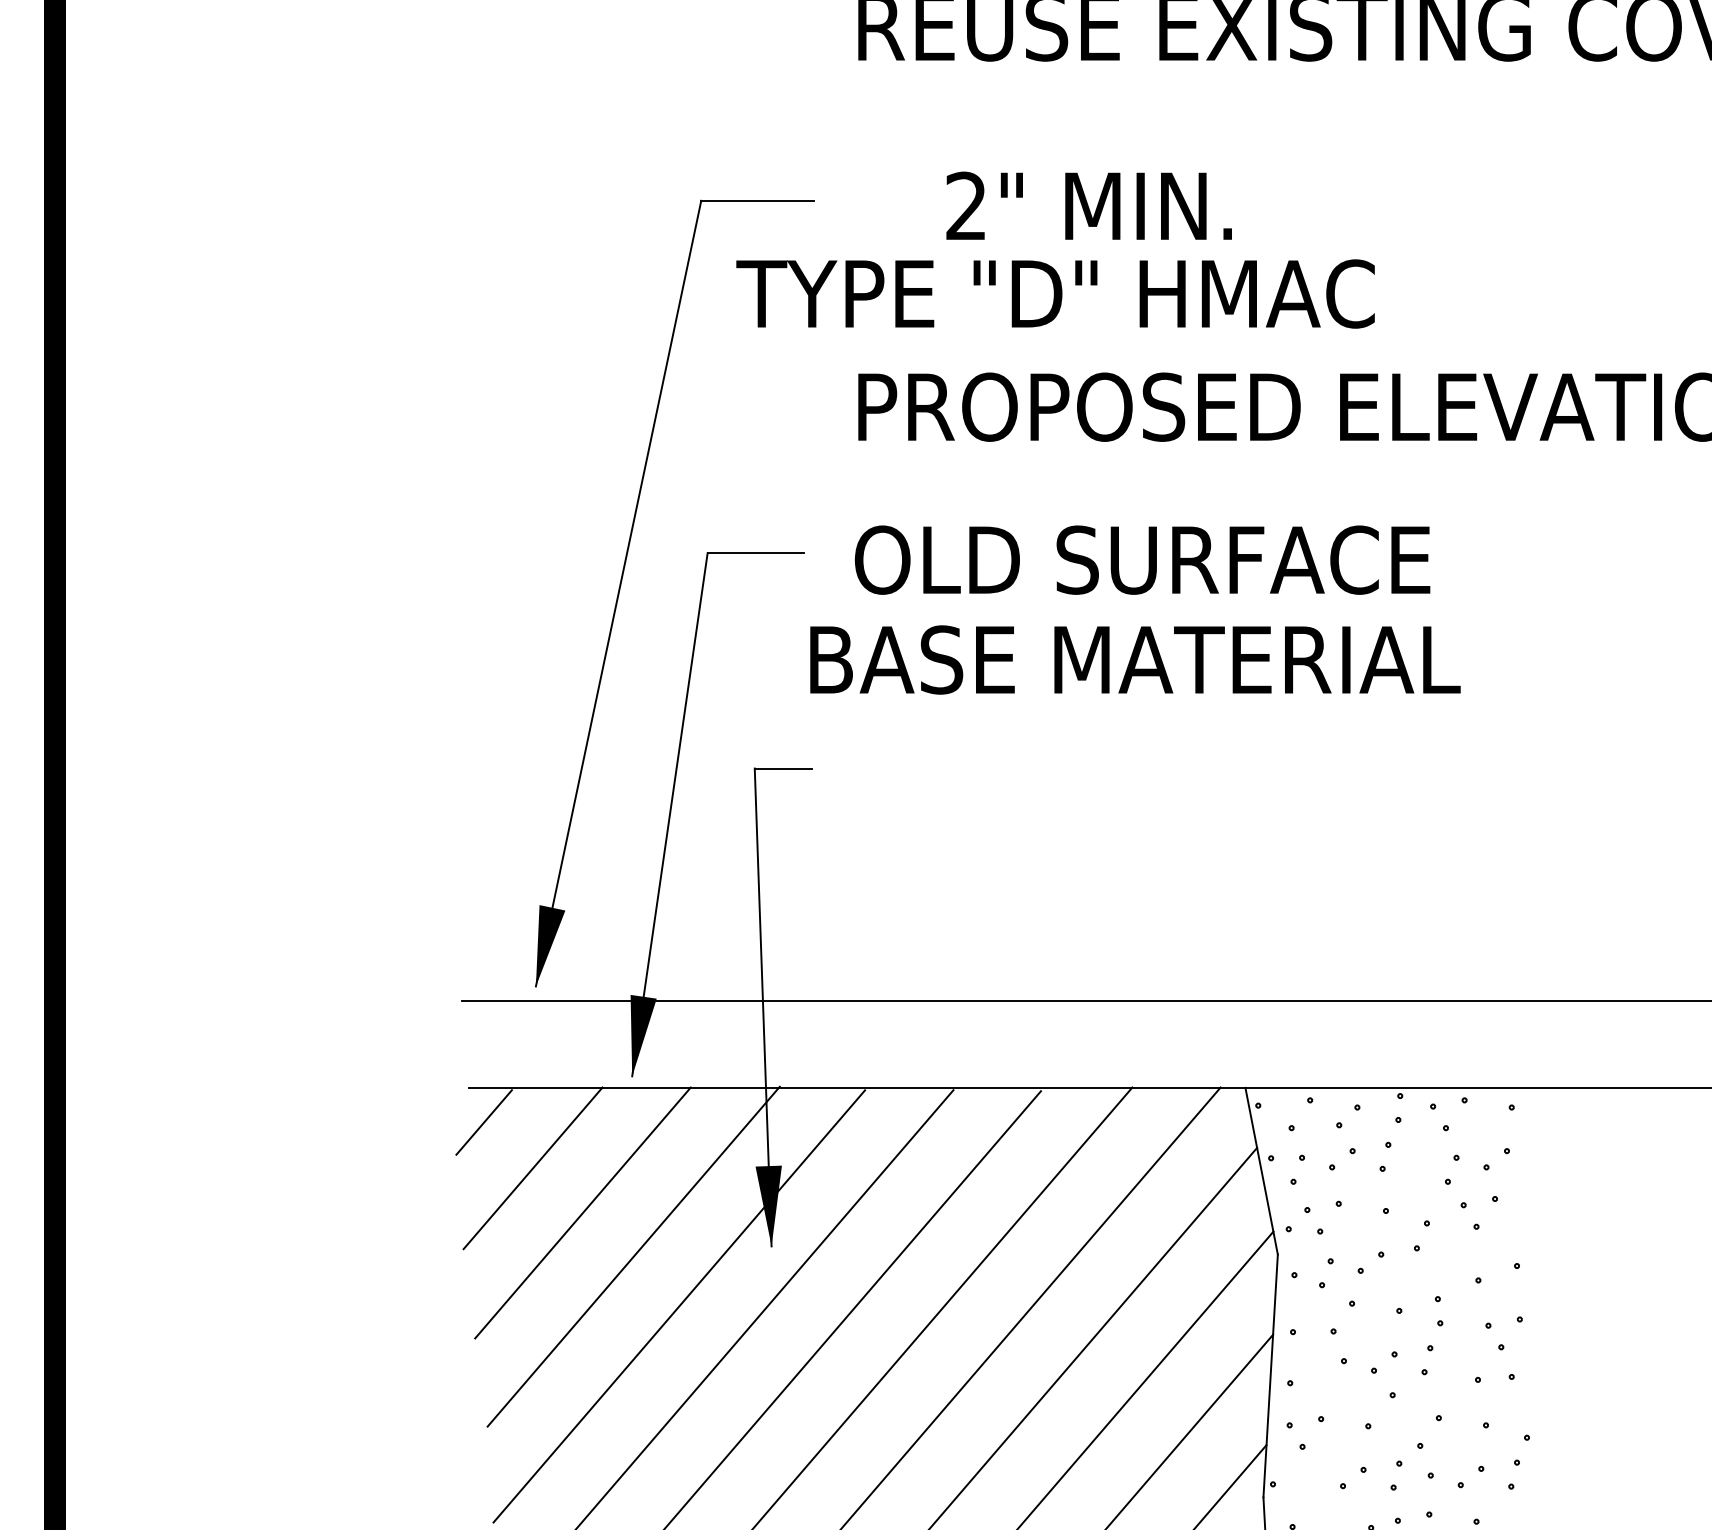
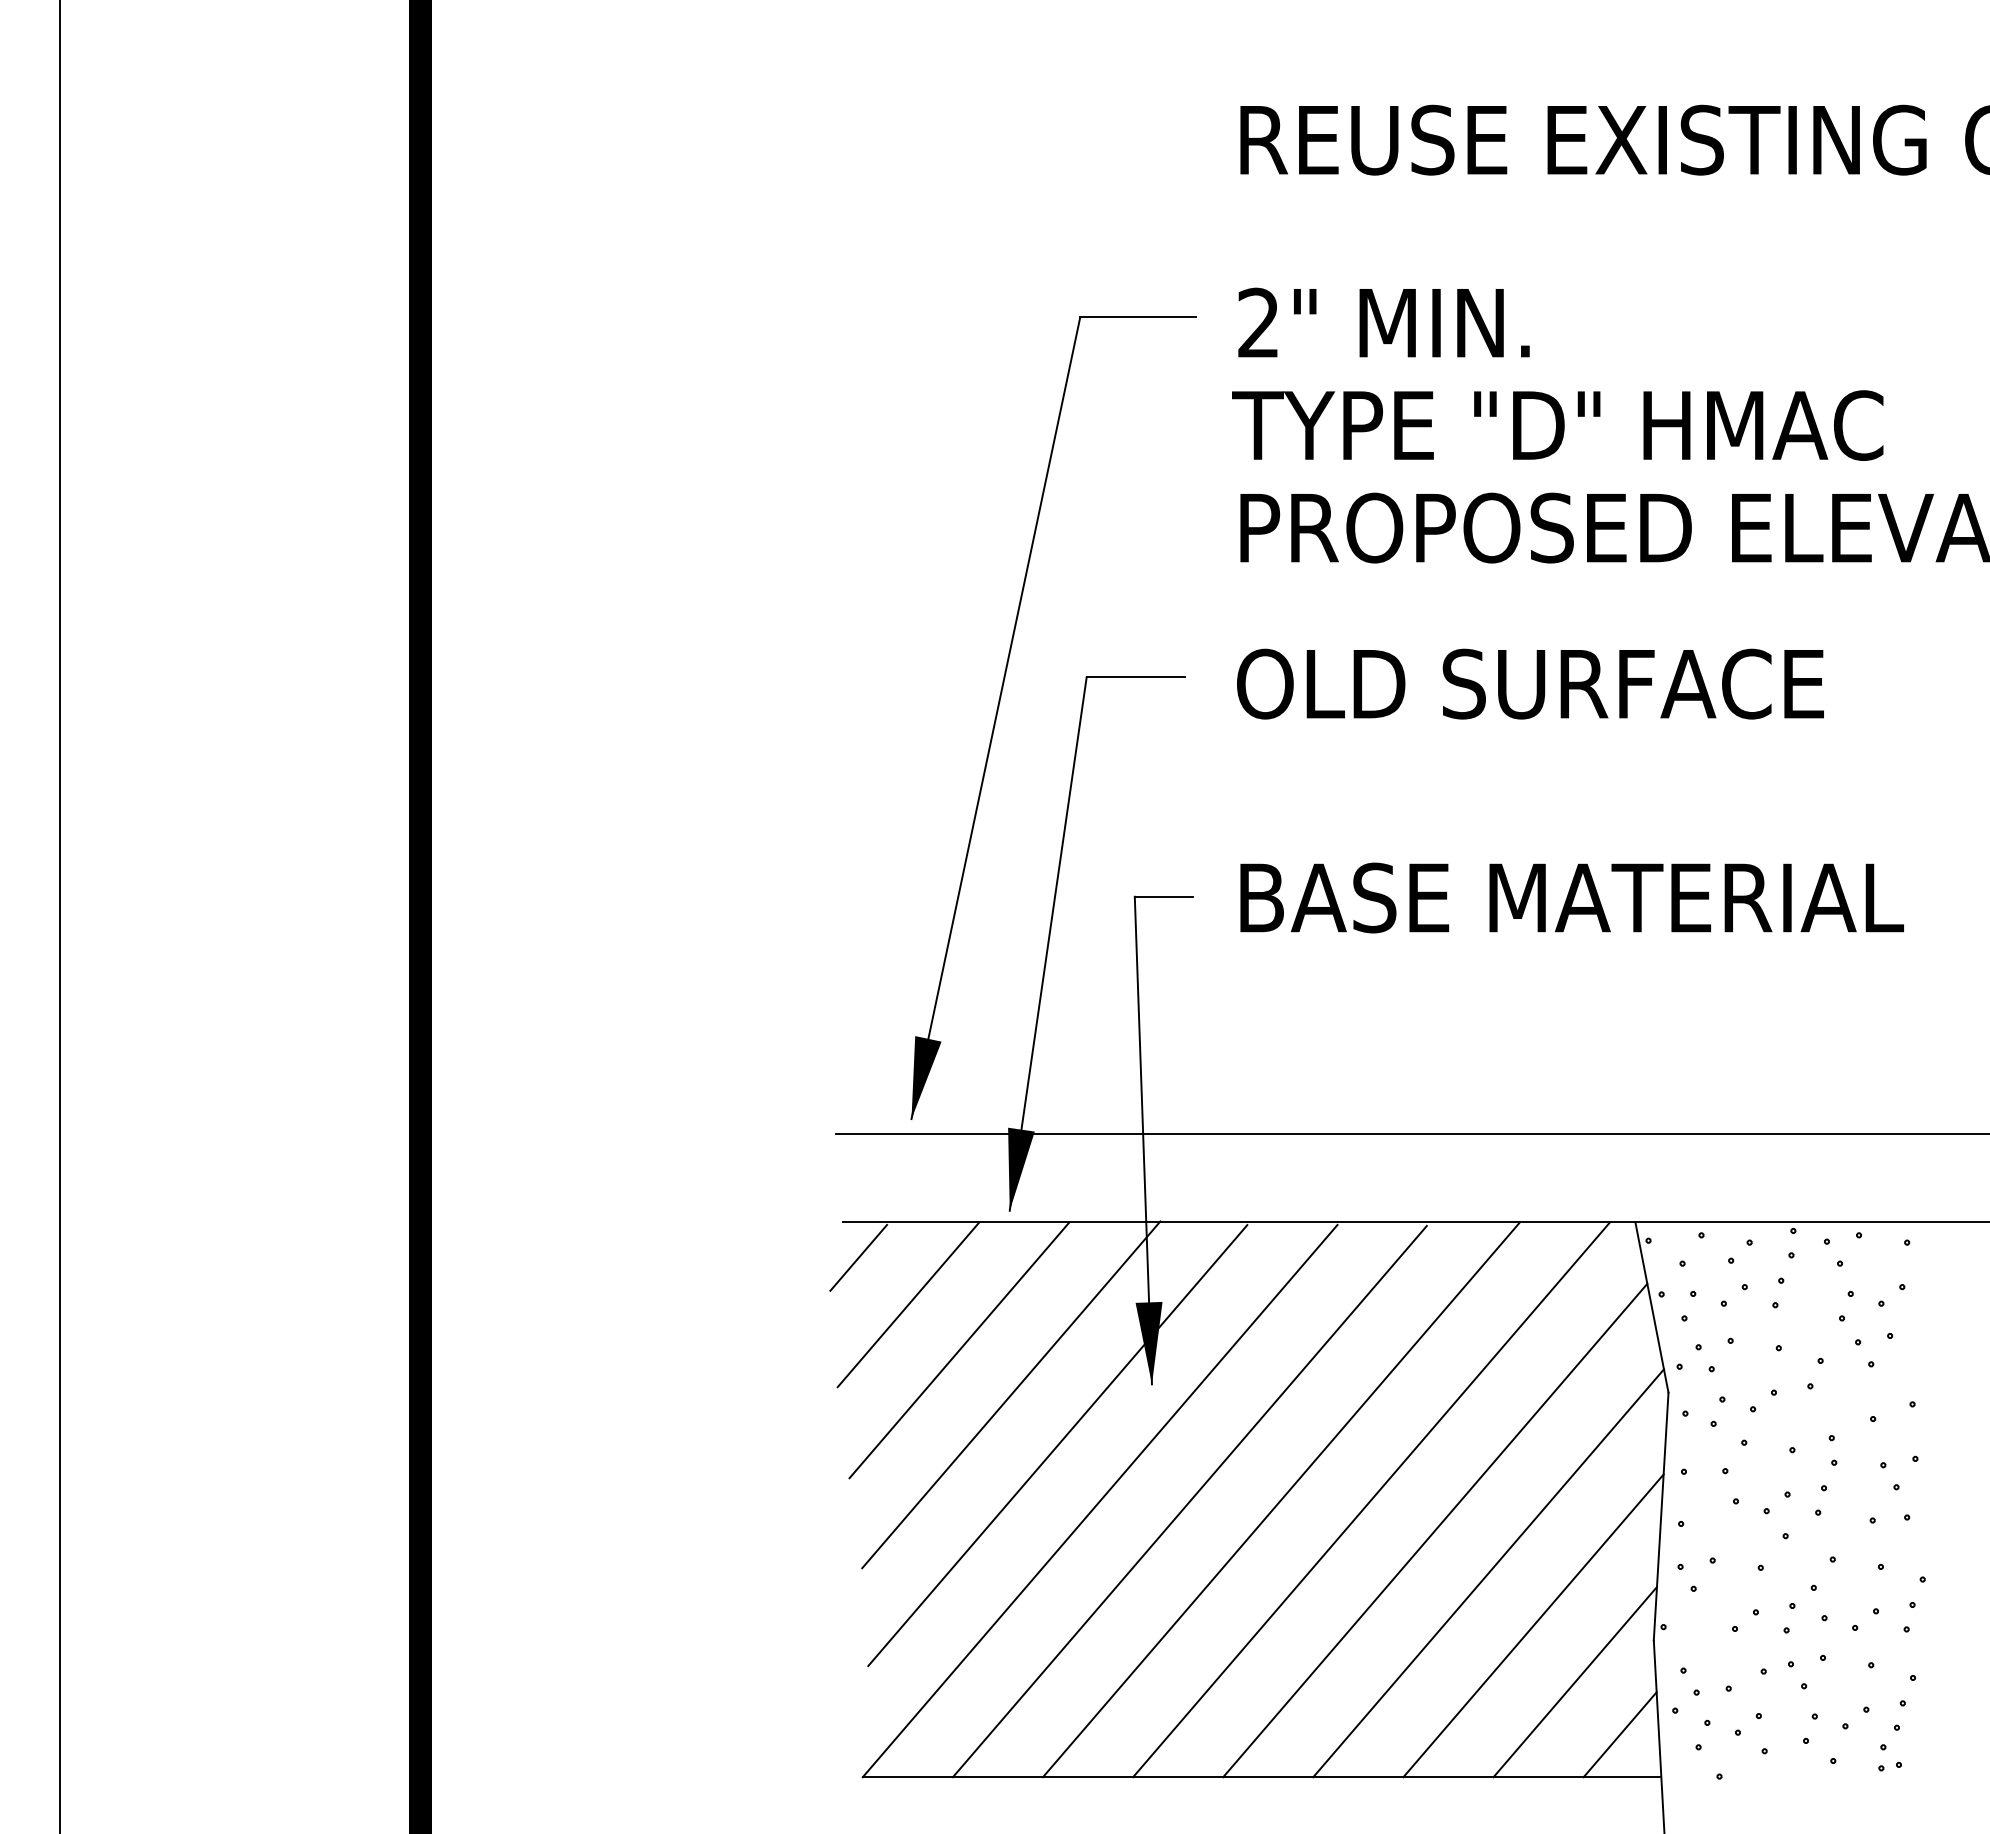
text: (1088, 205) -> (1383, 322), moved
text: (1055, 293) -> (1557, 425), moved
text: (1134, 659) -> (1571, 897), moved

